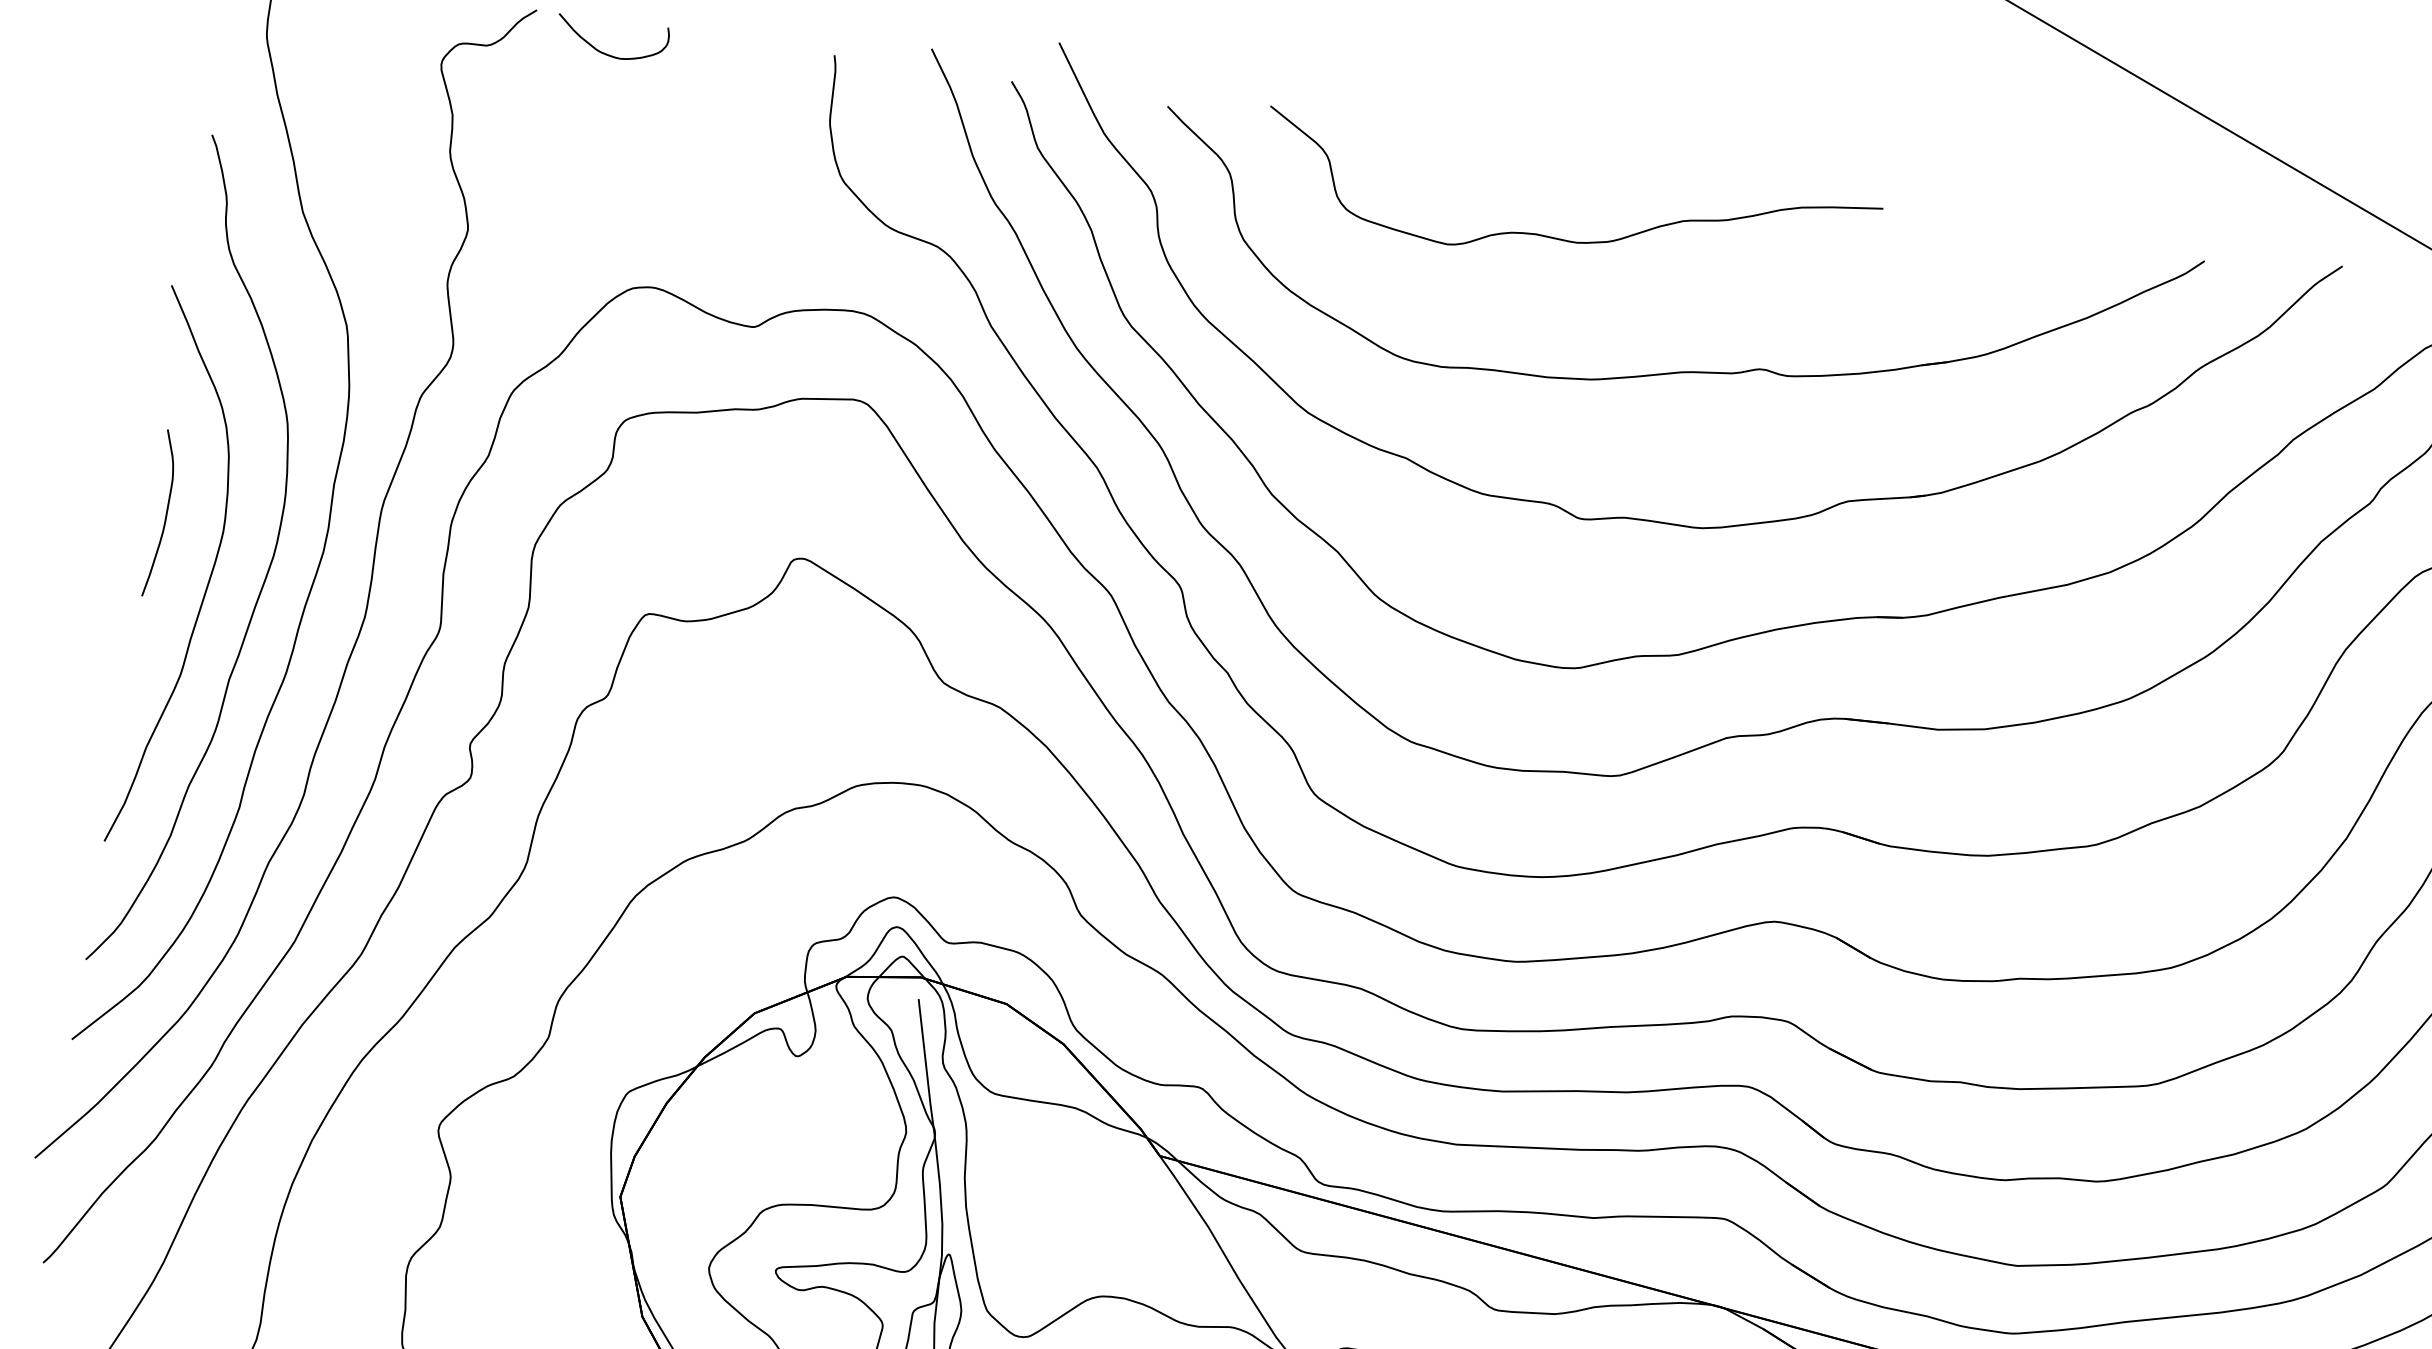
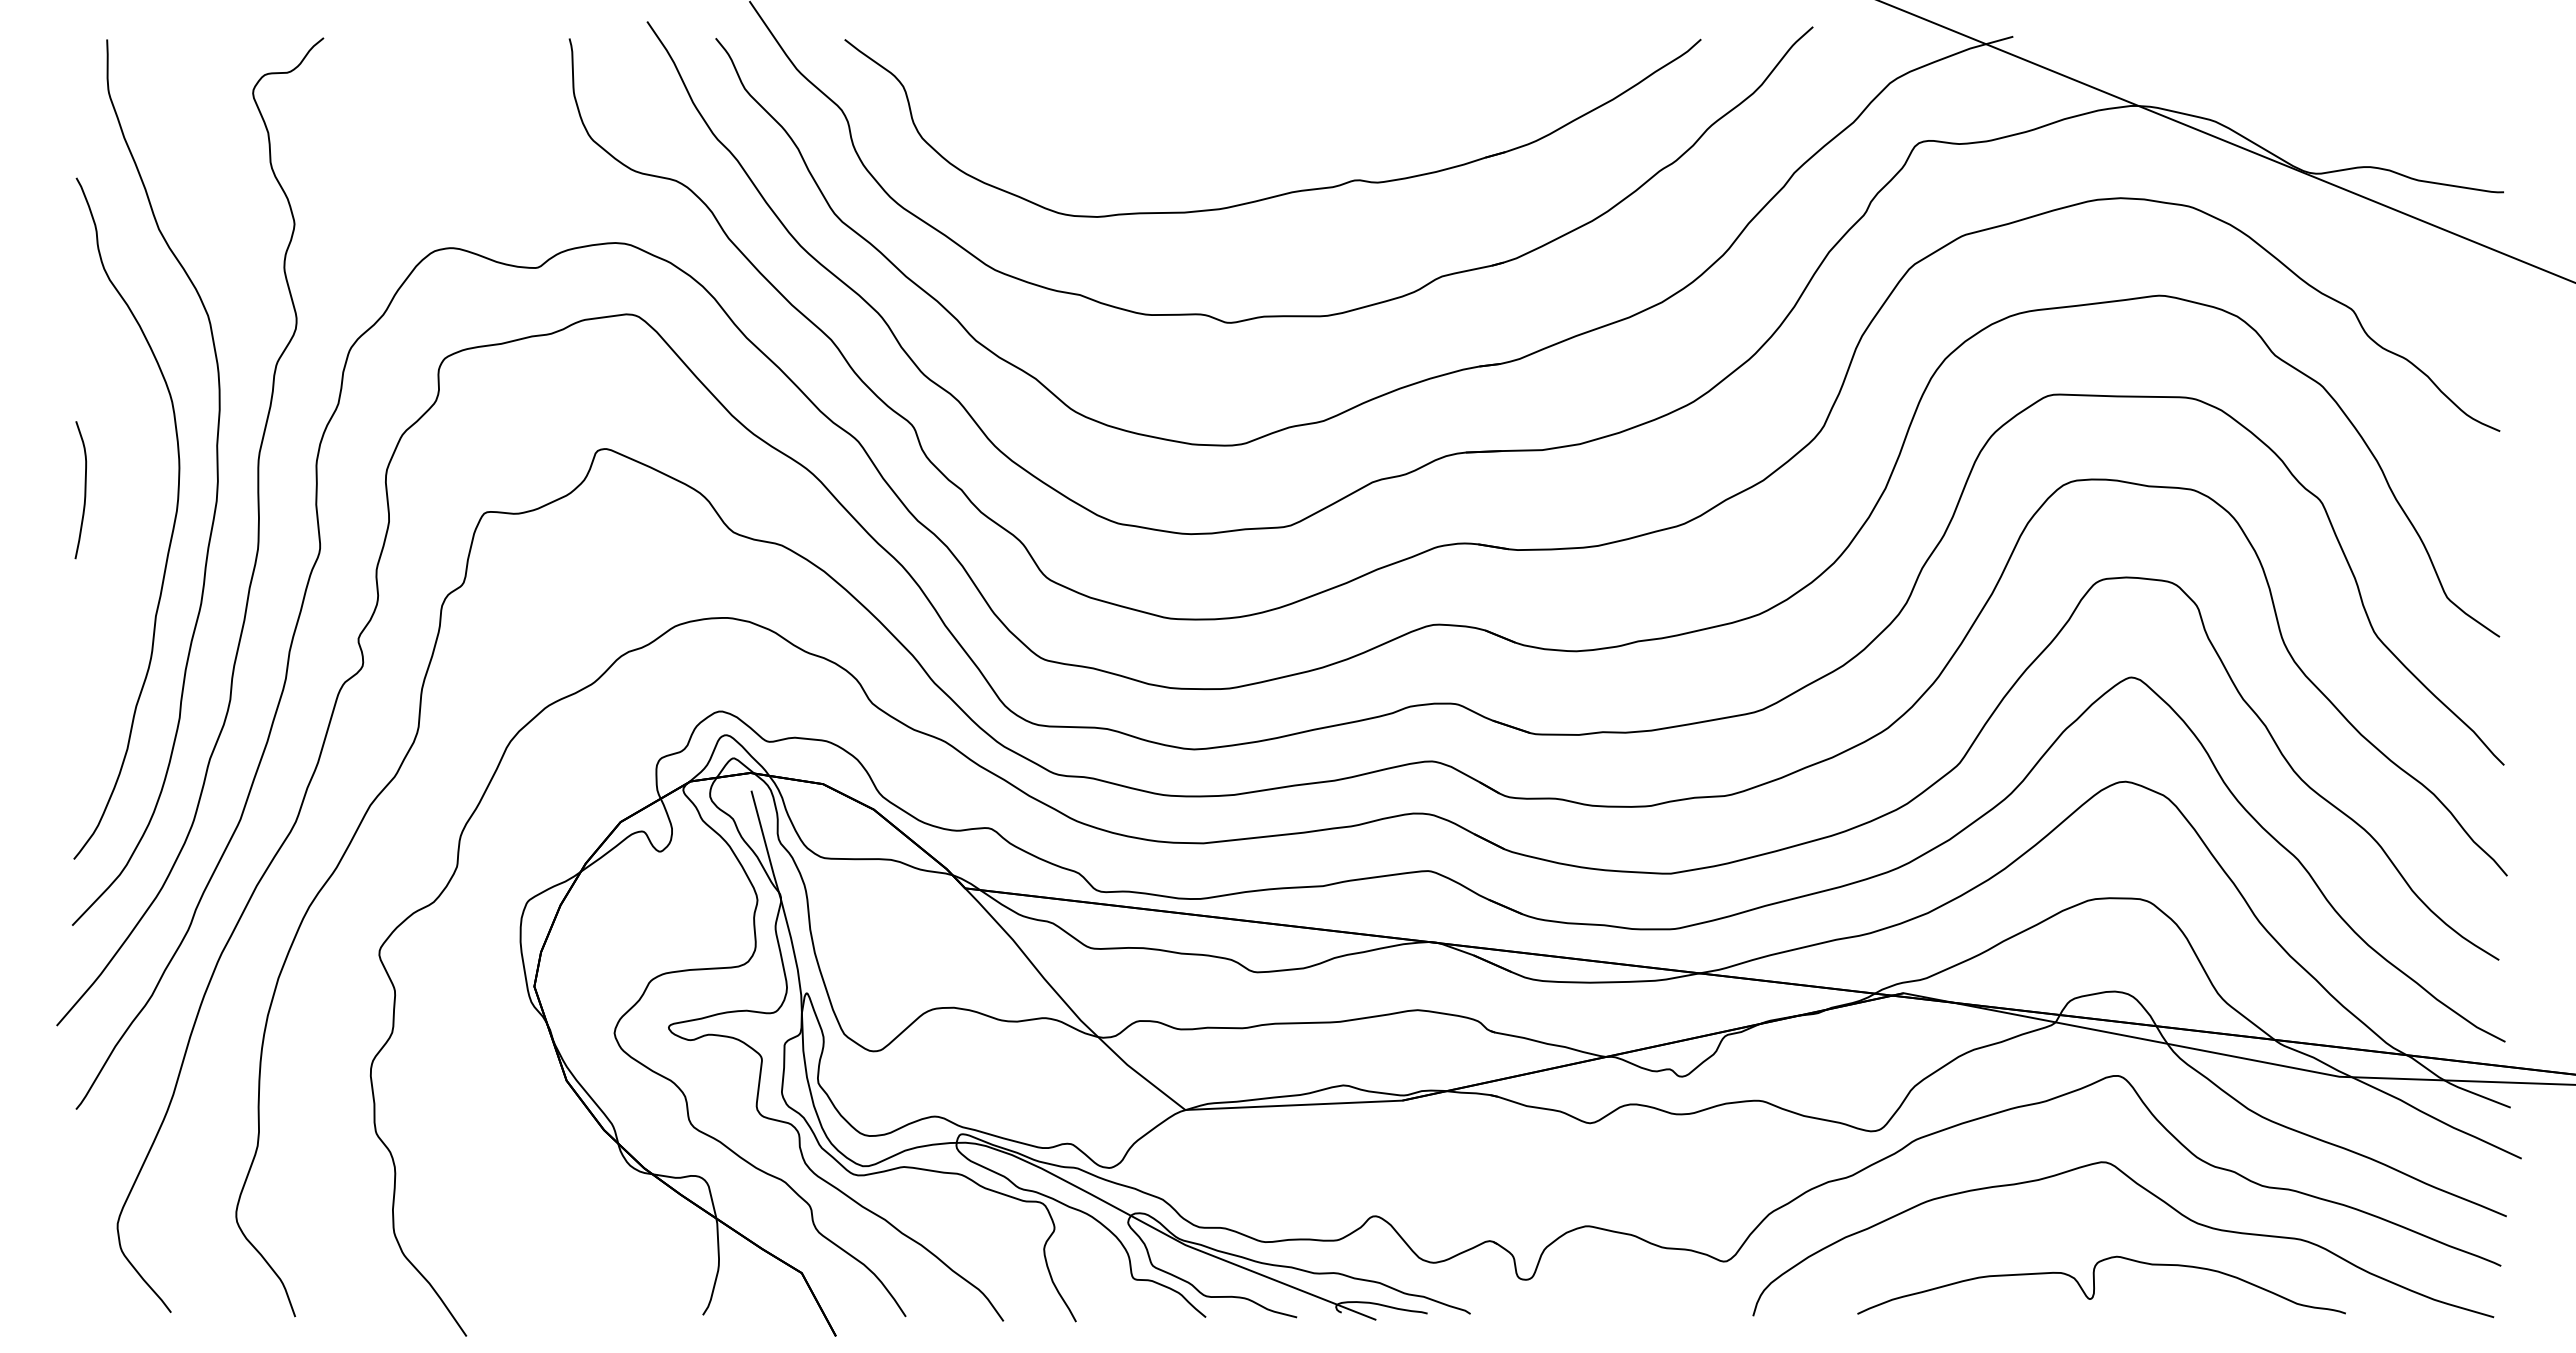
curve: (608, 53) -> (386, 64), removed
curve: (1561, 238) -> (1178, 98), removed
curve: (207, 581) -> (126, 539), removed

